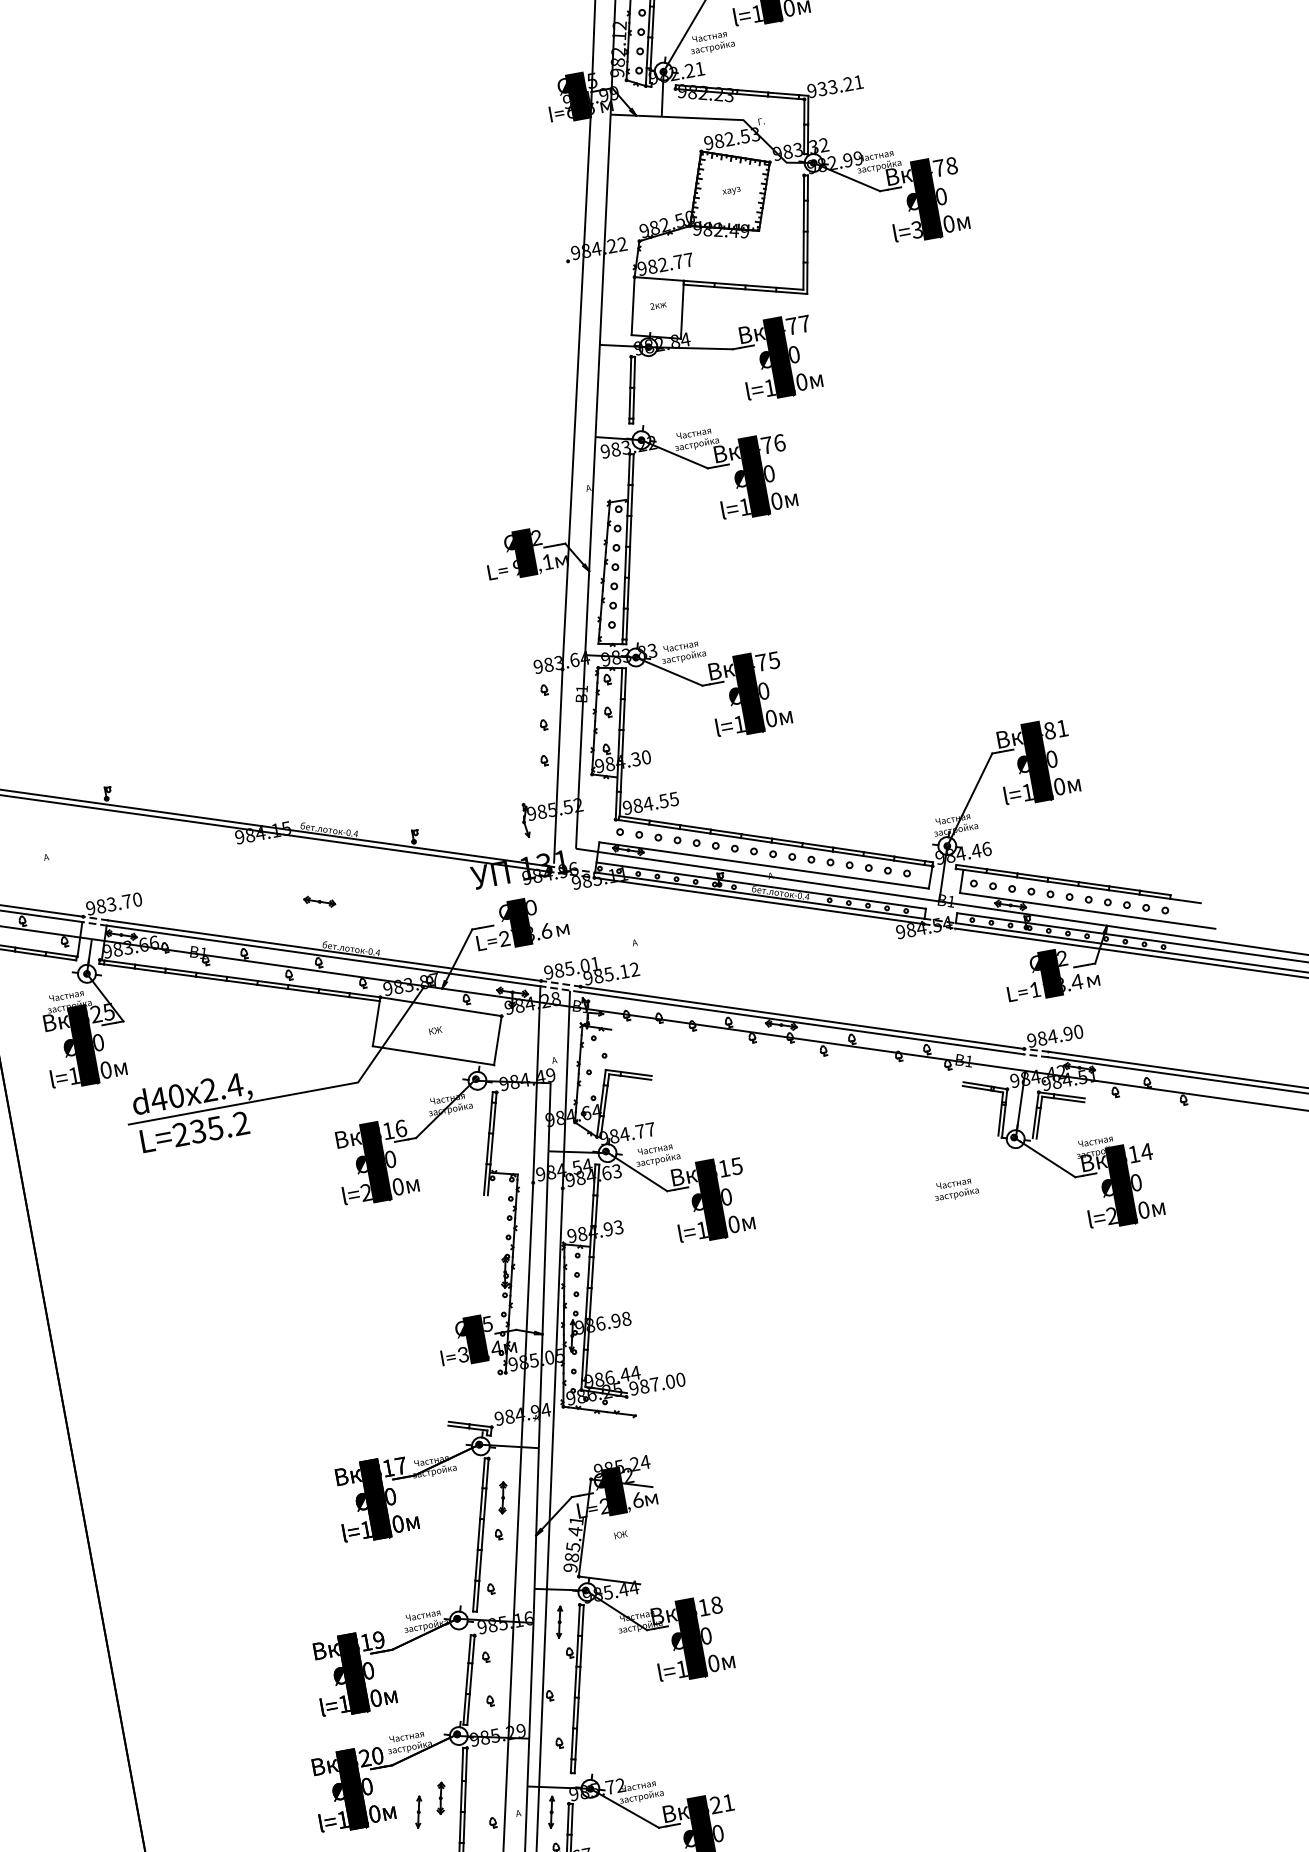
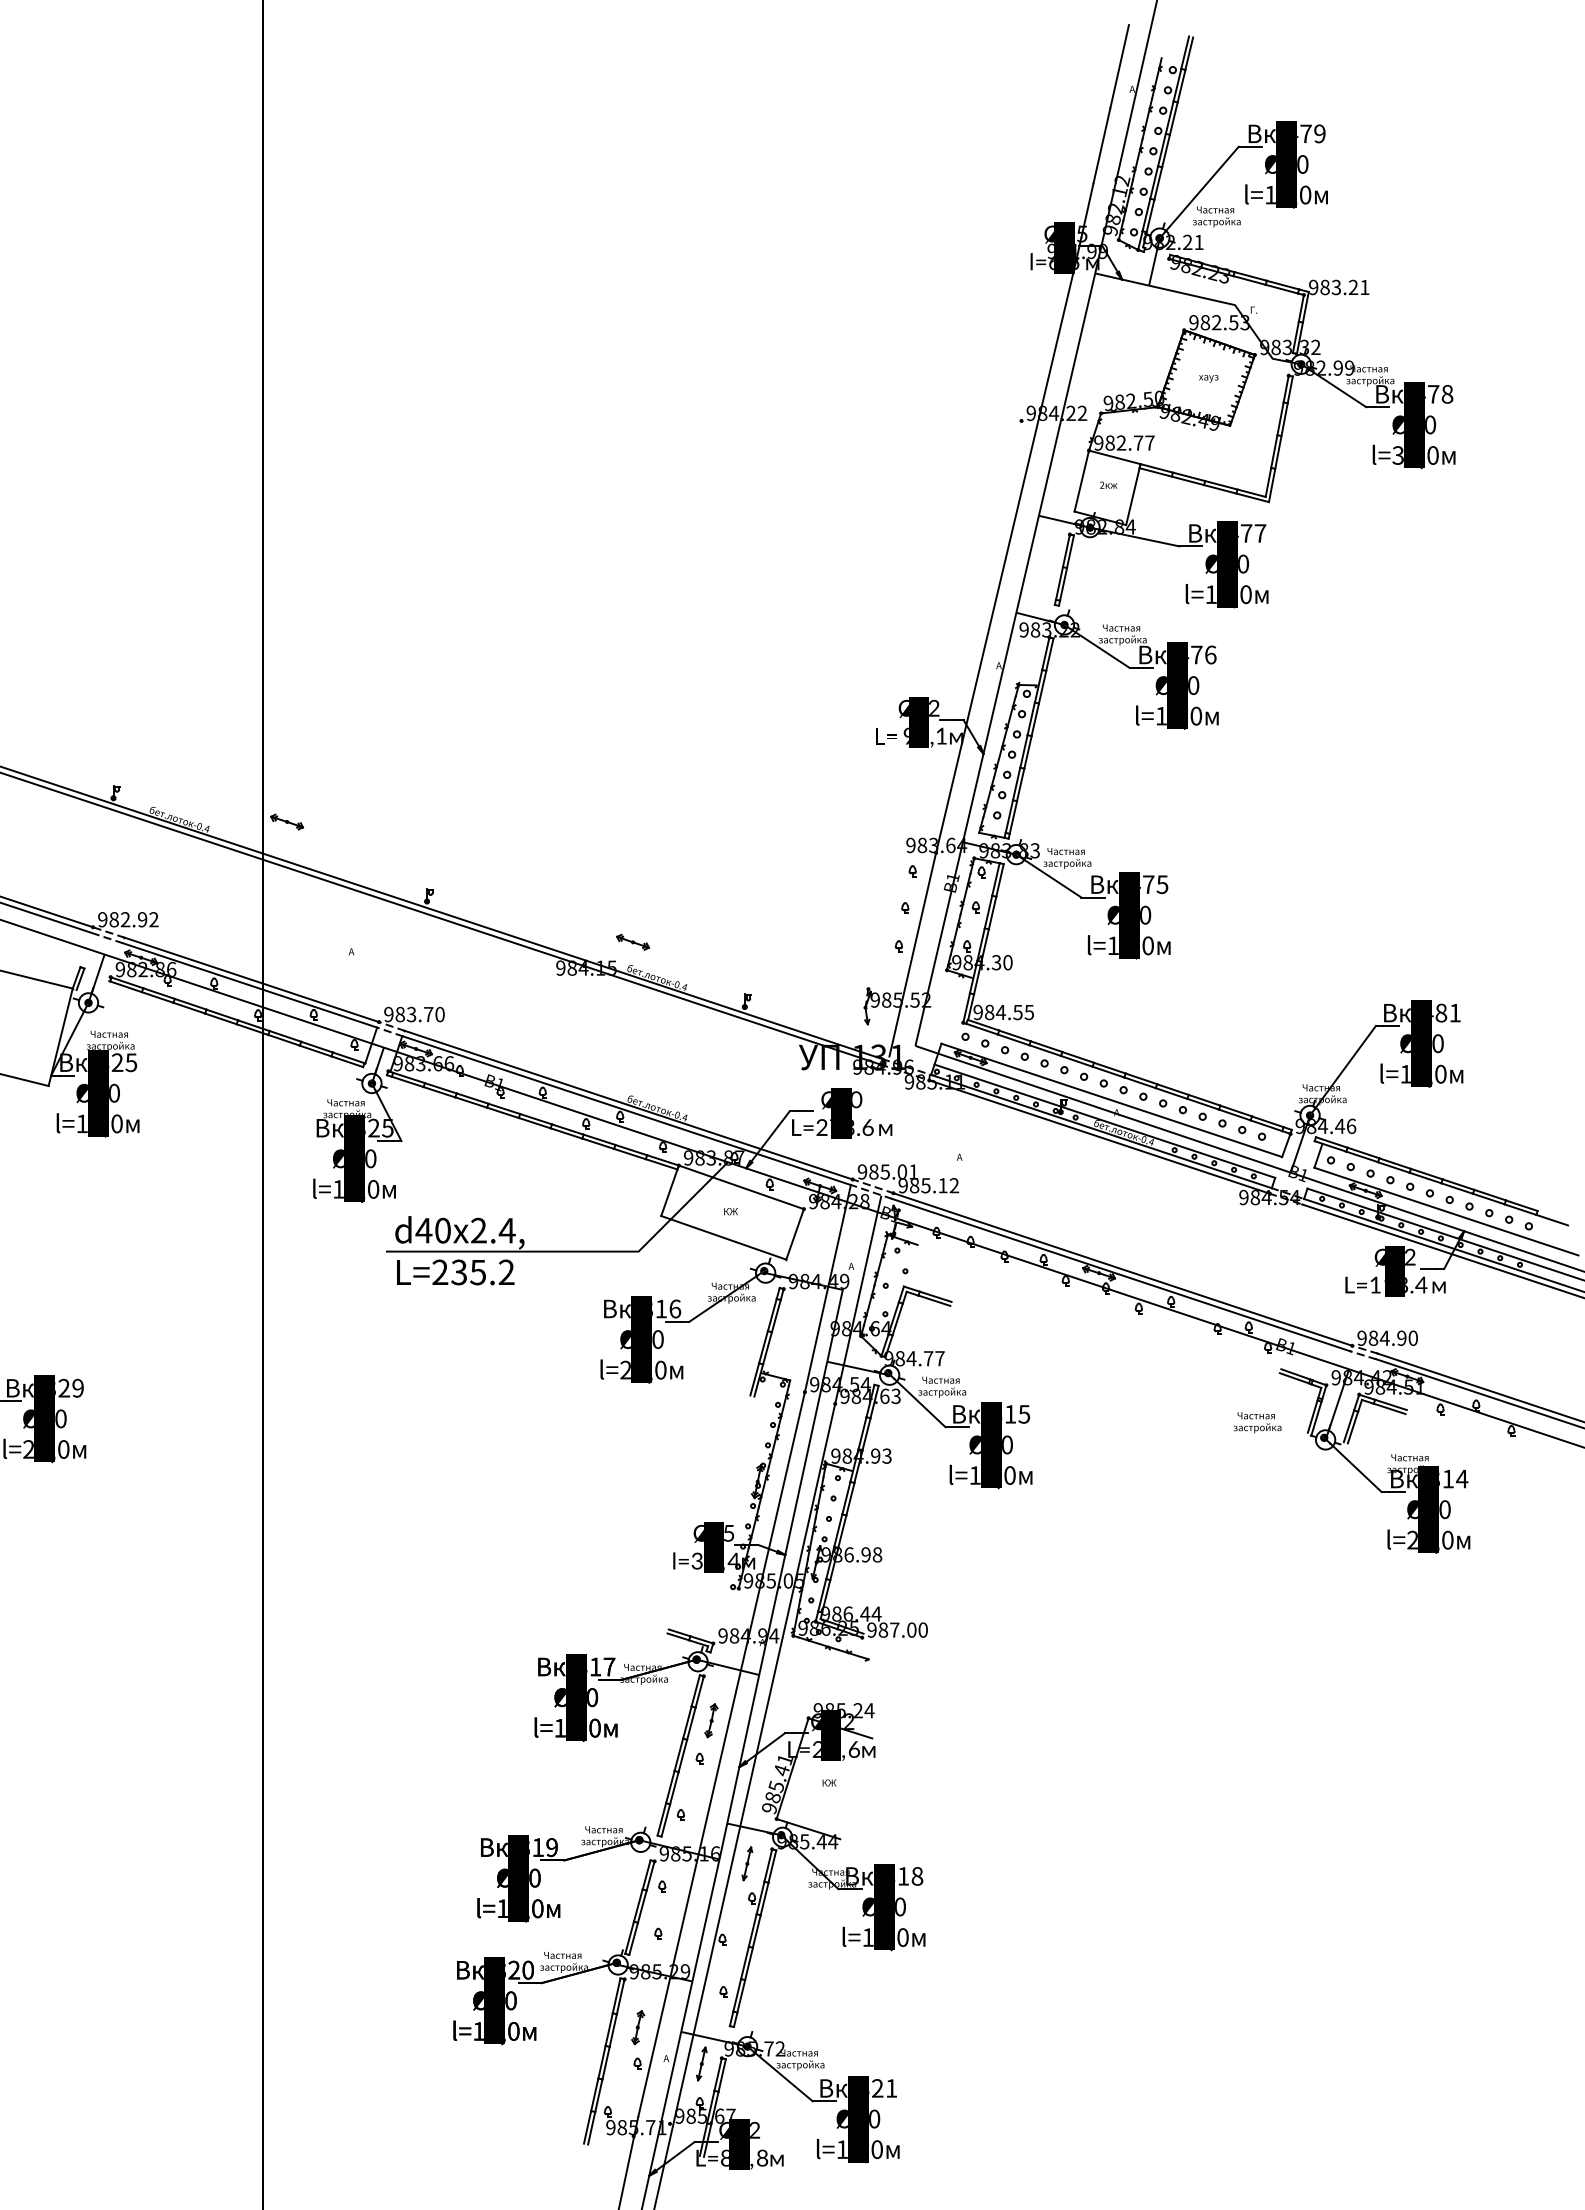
text: (821, 89) -> (1324, 287), 933.21 -> 983.21
part: (319, 901) -> (632, 941), moved
text: (956, 1189) -> (1257, 1422), moved
part: (441, 1798) -> (638, 2027), moved
part: (418, 1811) -> (560, 2037), removed

